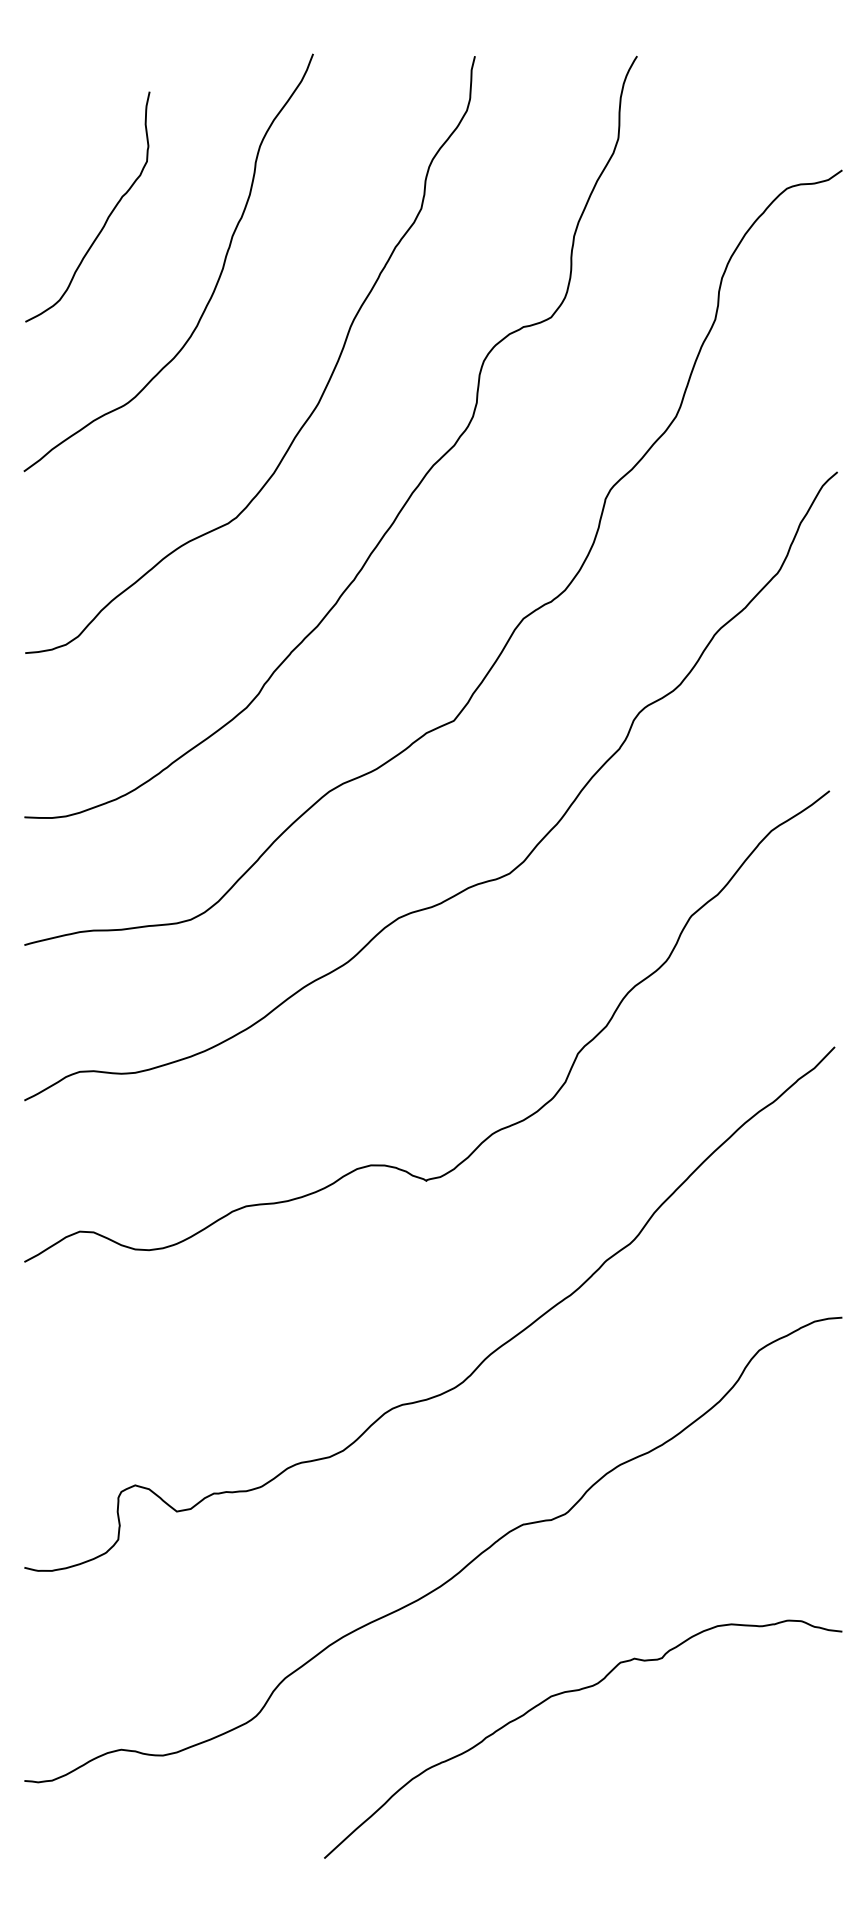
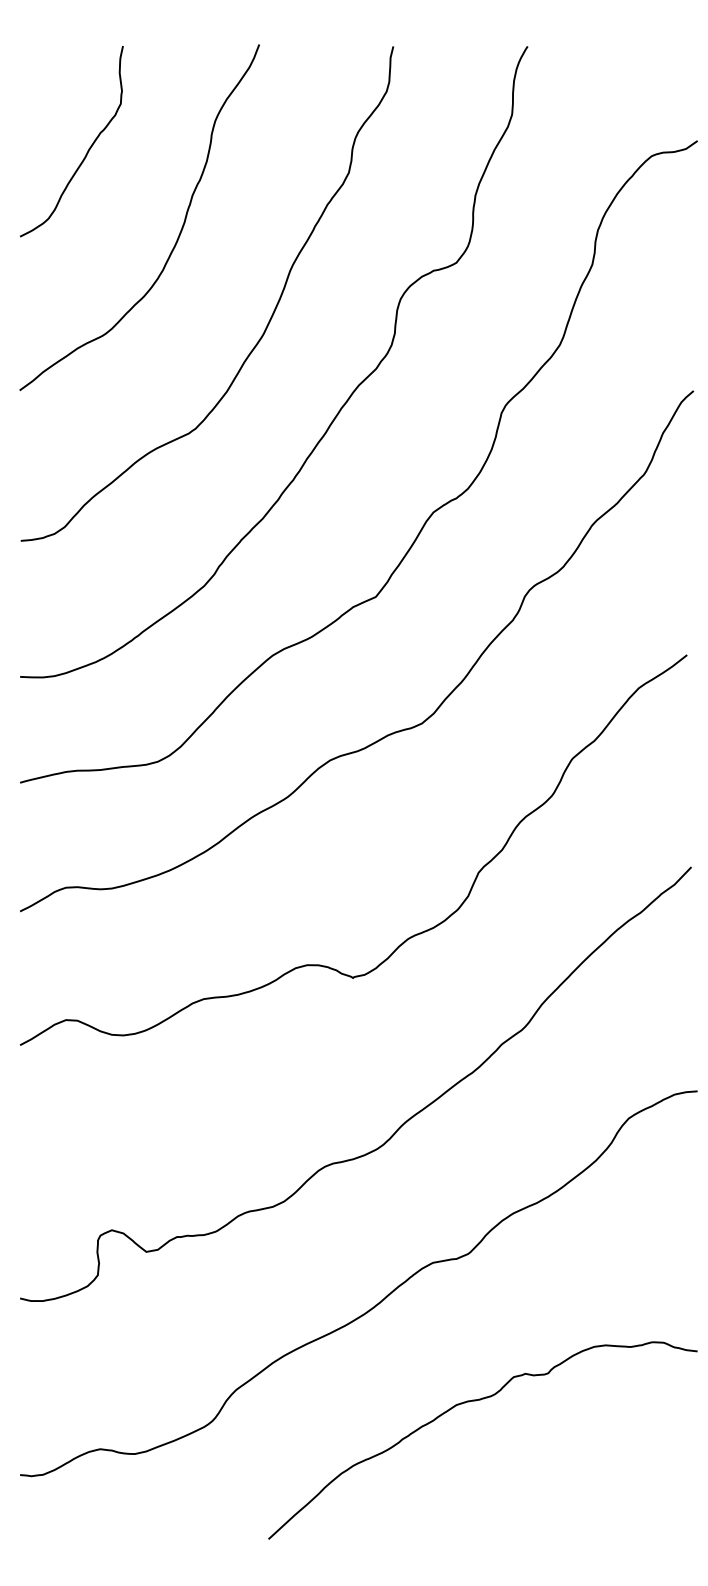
curve: (106, 218) -> (87, 151), moved

